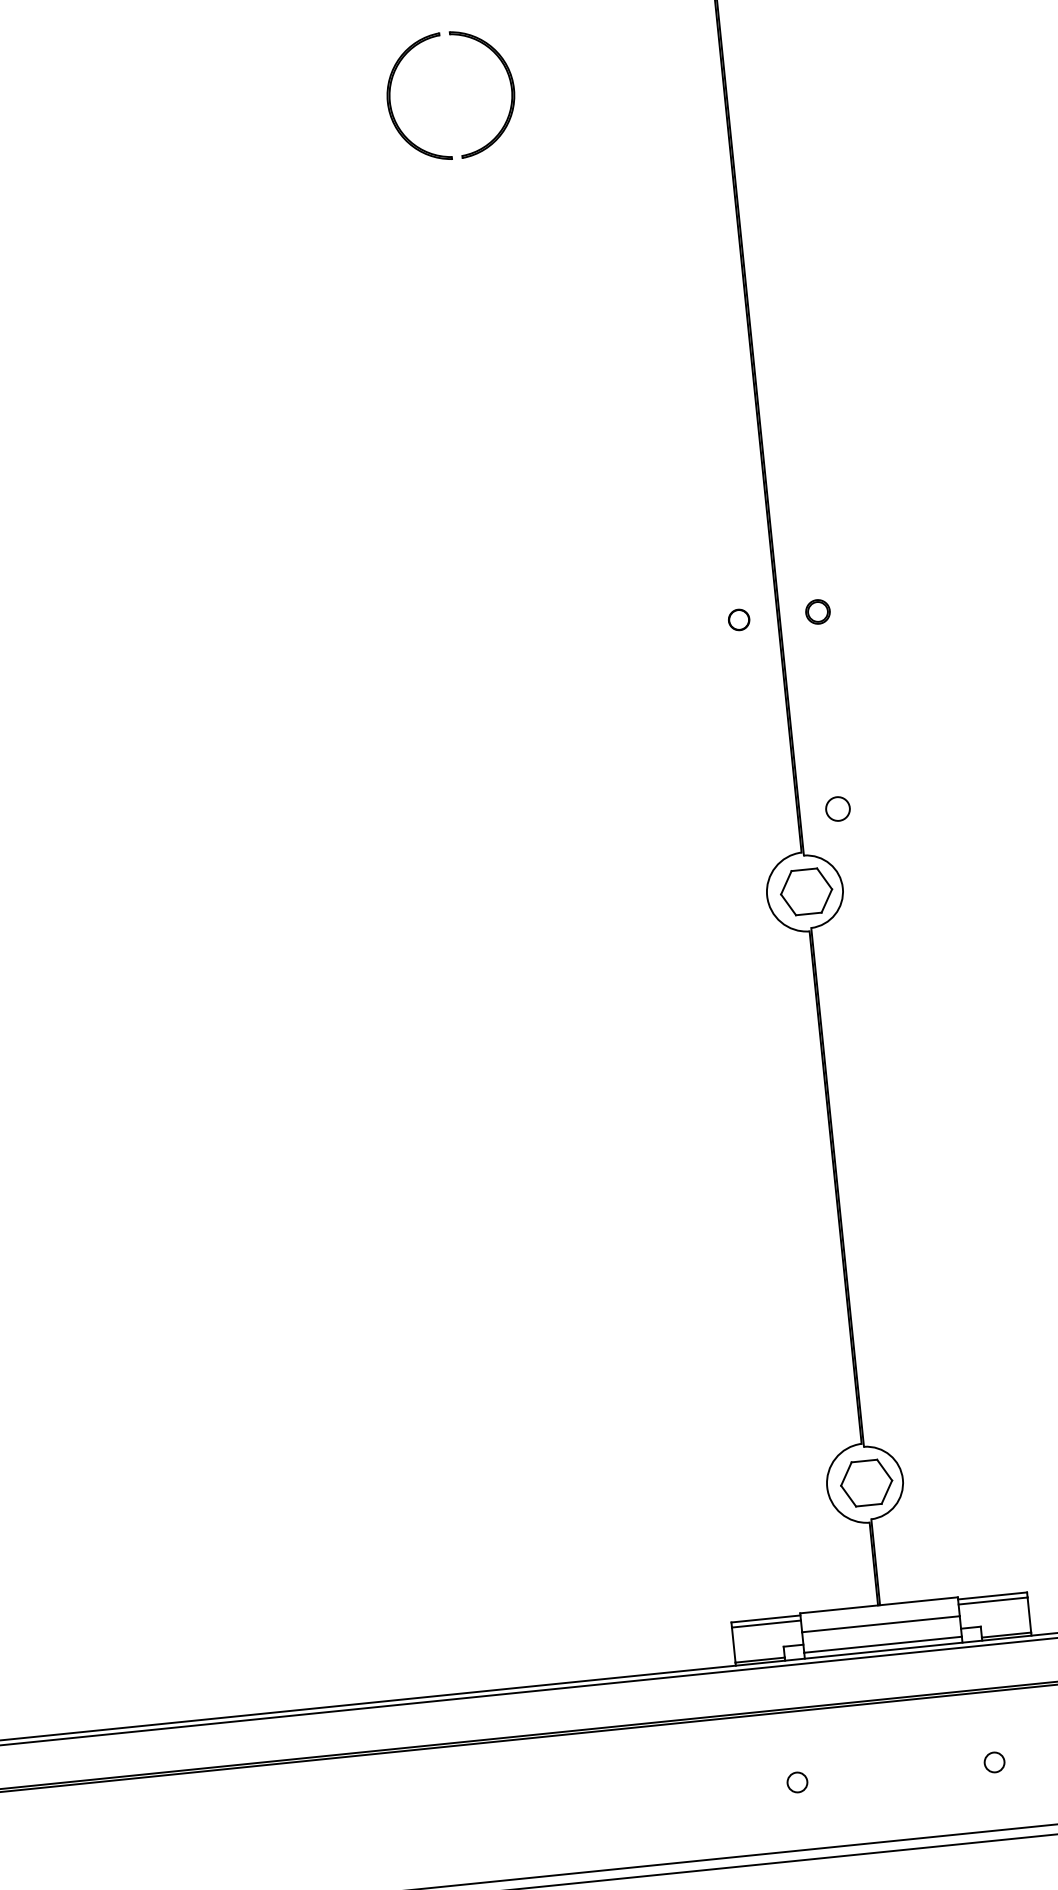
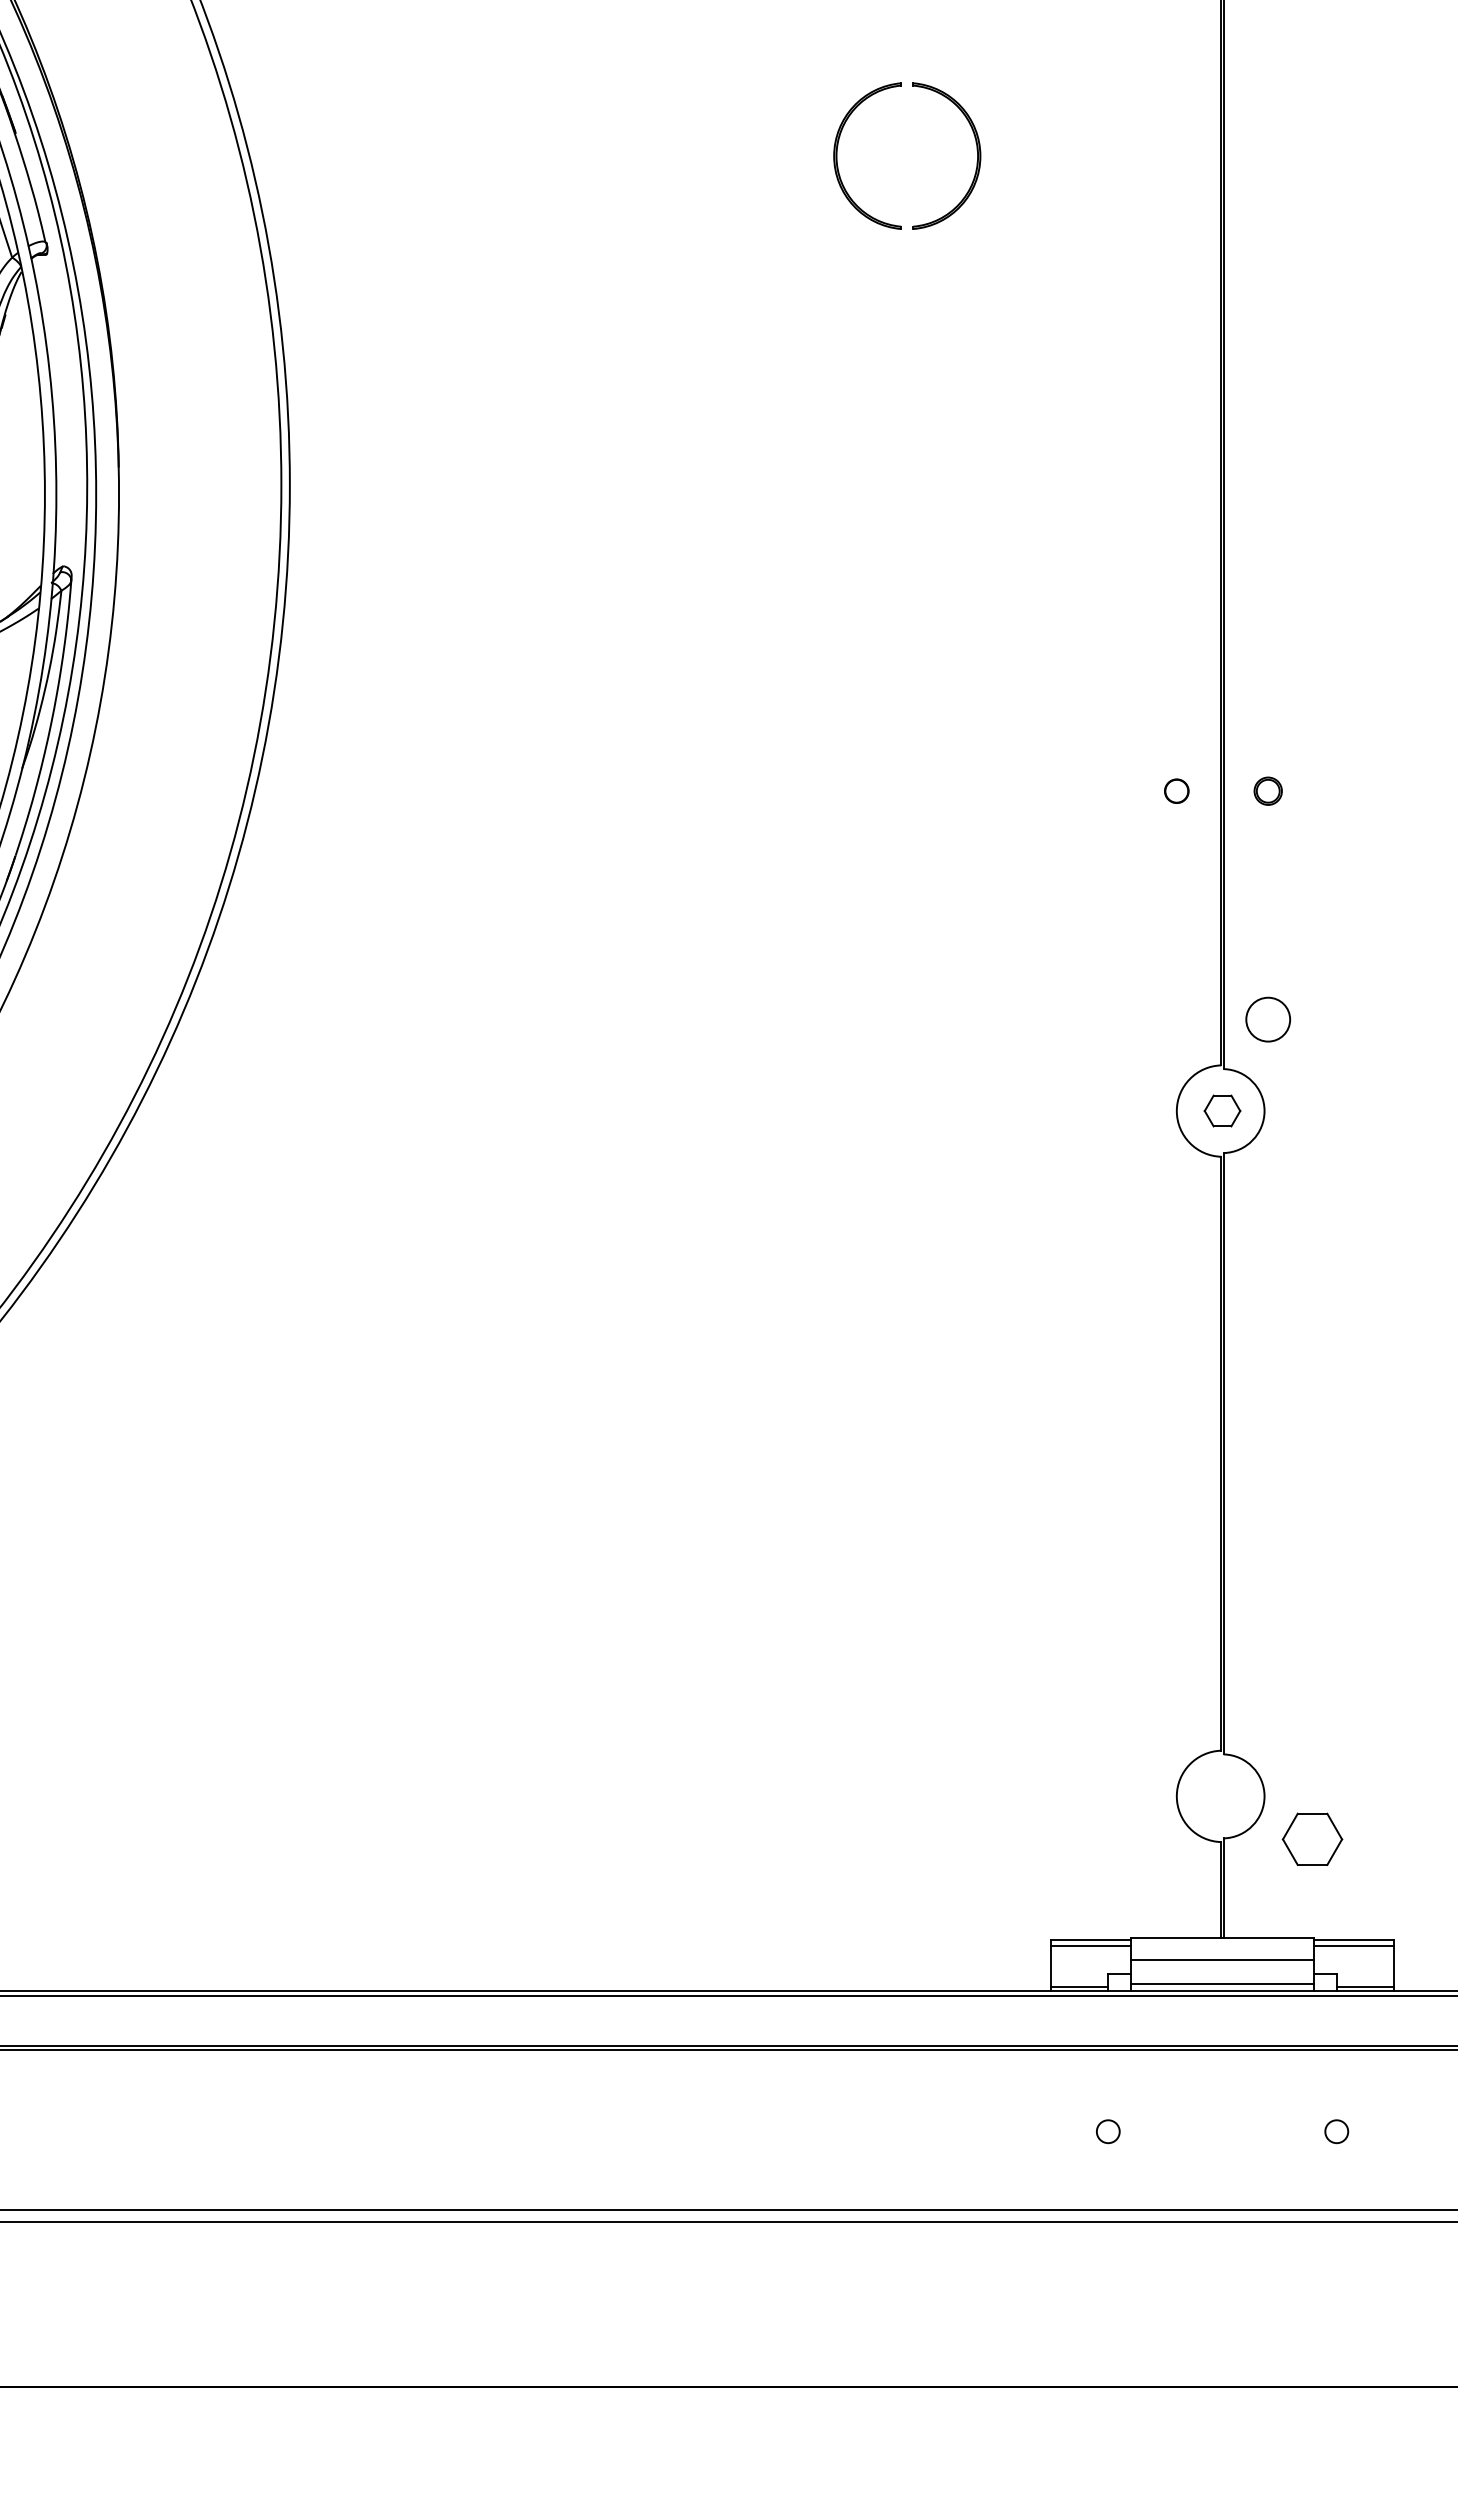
circle: (837, 808) -> (1267, 1019), size x1.6
part: (806, 891) -> (1222, 1110), size x0.6
part: (866, 1482) -> (1312, 1838), moved

